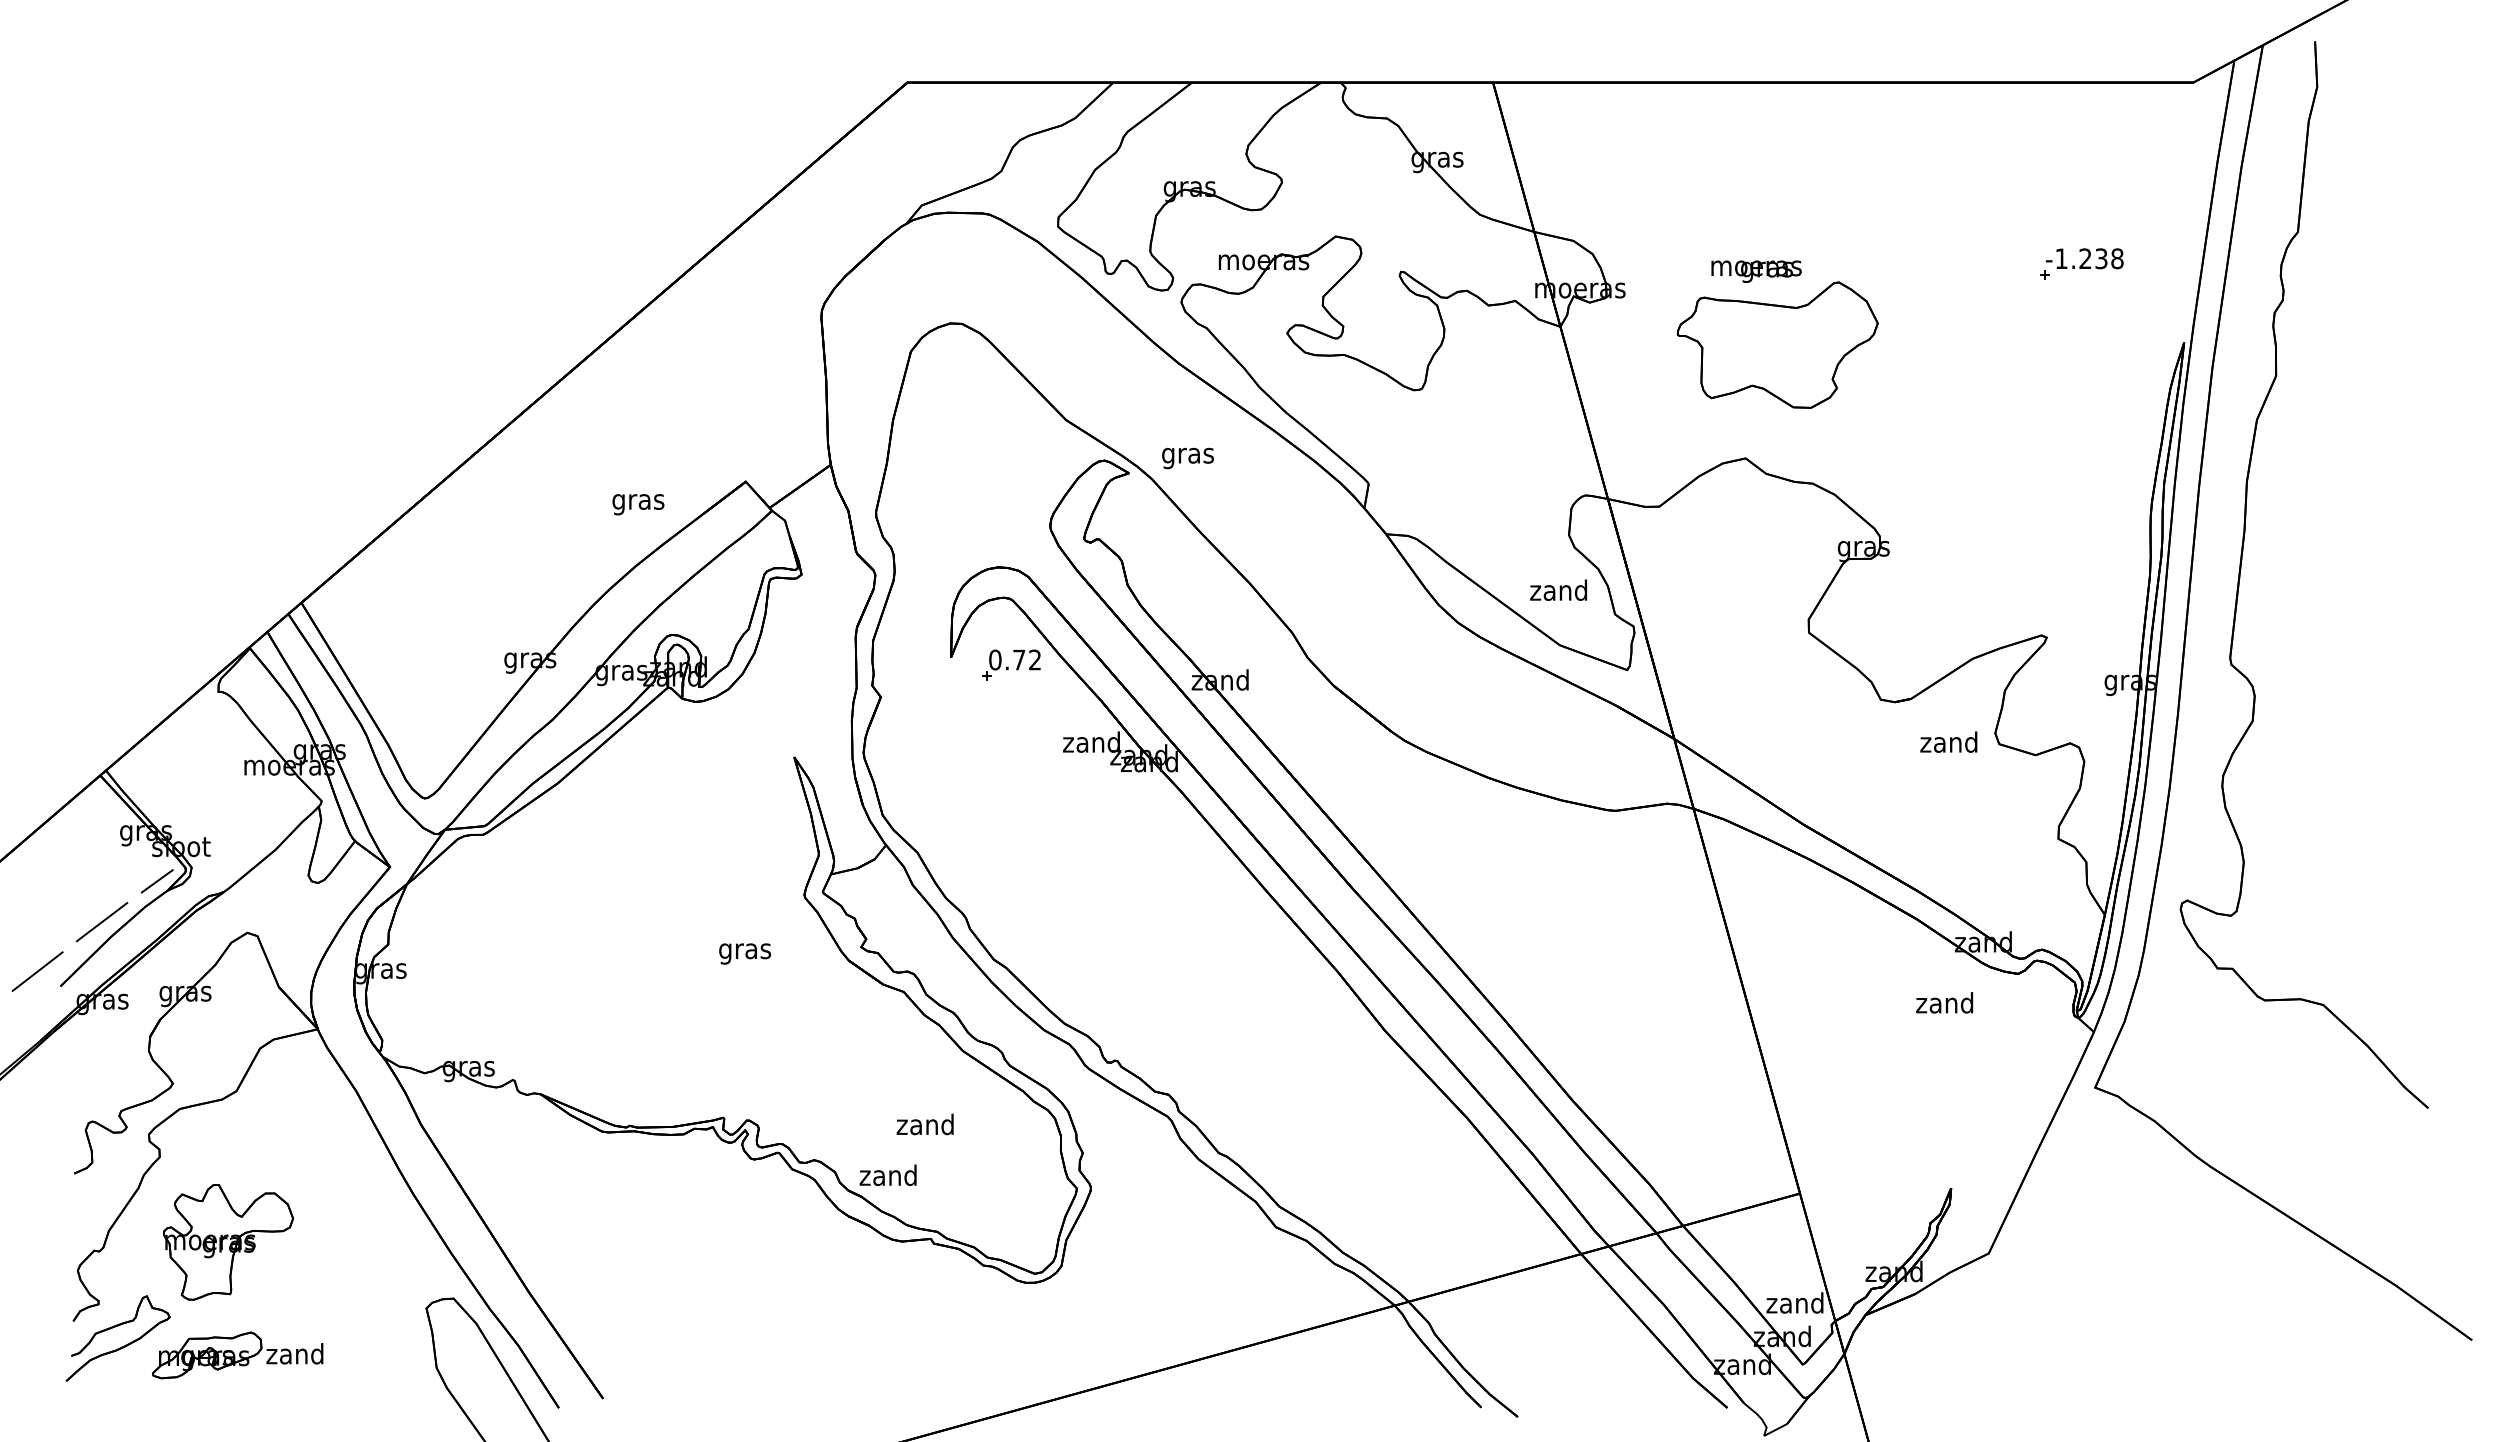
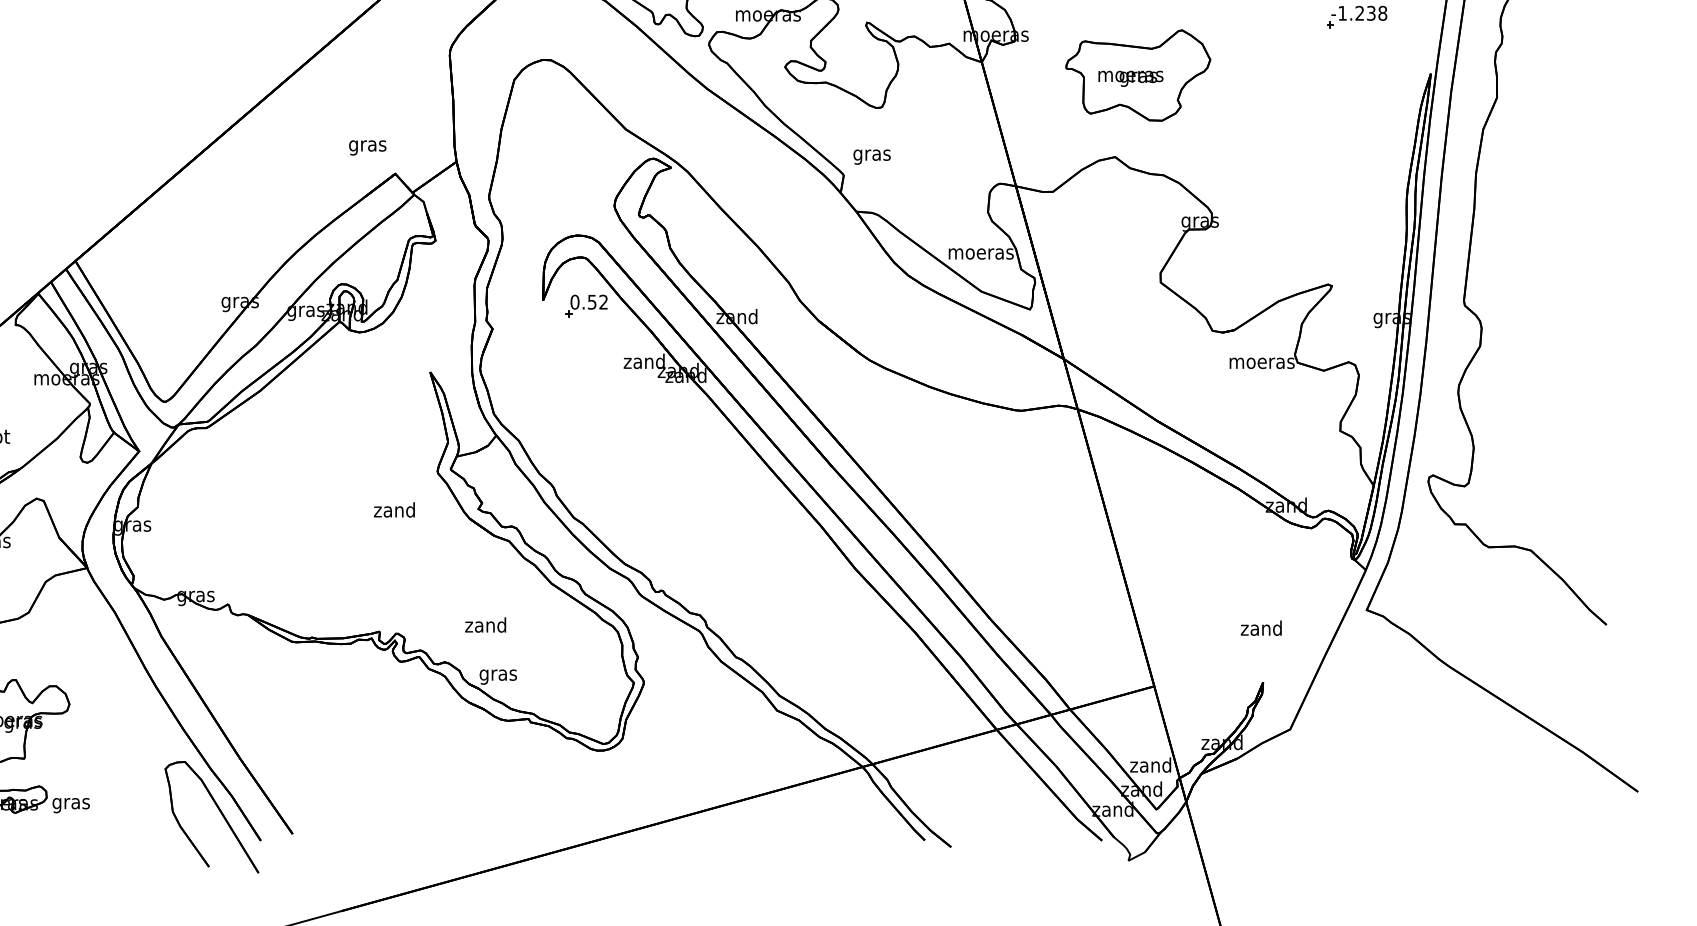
text: (1756, 271) -> (1130, 78), moved
text: (1187, 458) -> (871, 157), moved
text: (638, 504) -> (367, 147), moved
text: (1559, 589) -> (981, 251), zand -> moeras
text: (1019, 659) -> (592, 301), 0.72 -> 0.52
text: (1949, 741) -> (1261, 360), zand -> moeras
text: (744, 950) -> (394, 511), gras -> zand
text: (1944, 1002) -> (1261, 627), moved
text: (924, 1124) -> (485, 625), moved
text: (887, 1177) -> (497, 674), zand -> gras
text: (294, 1356) -> (70, 803), zand -> gras

